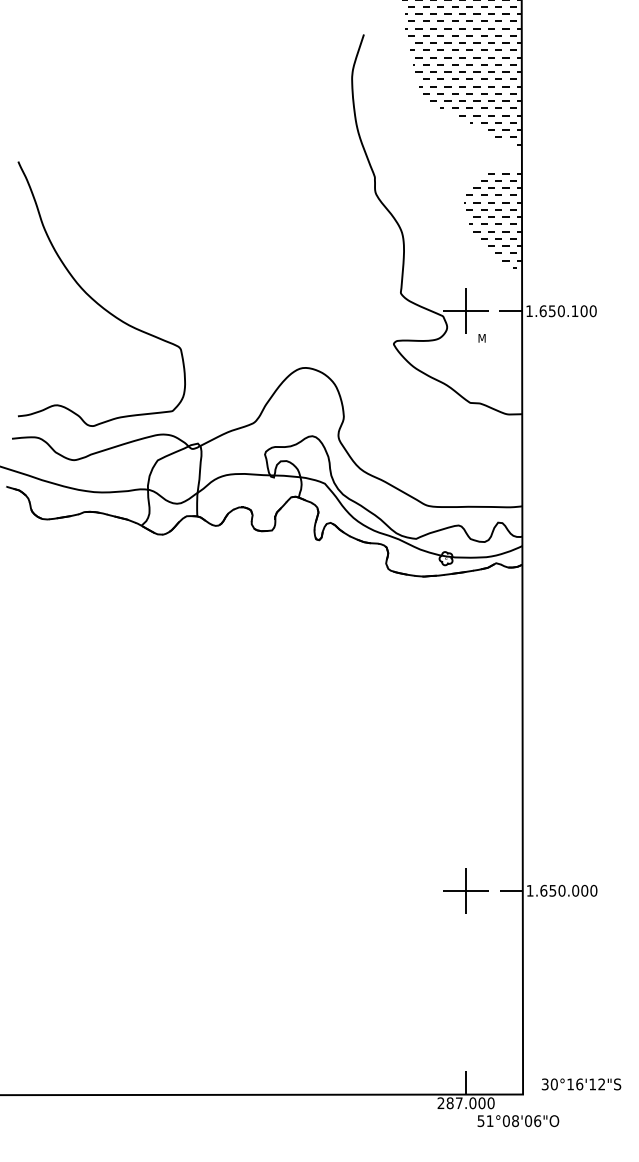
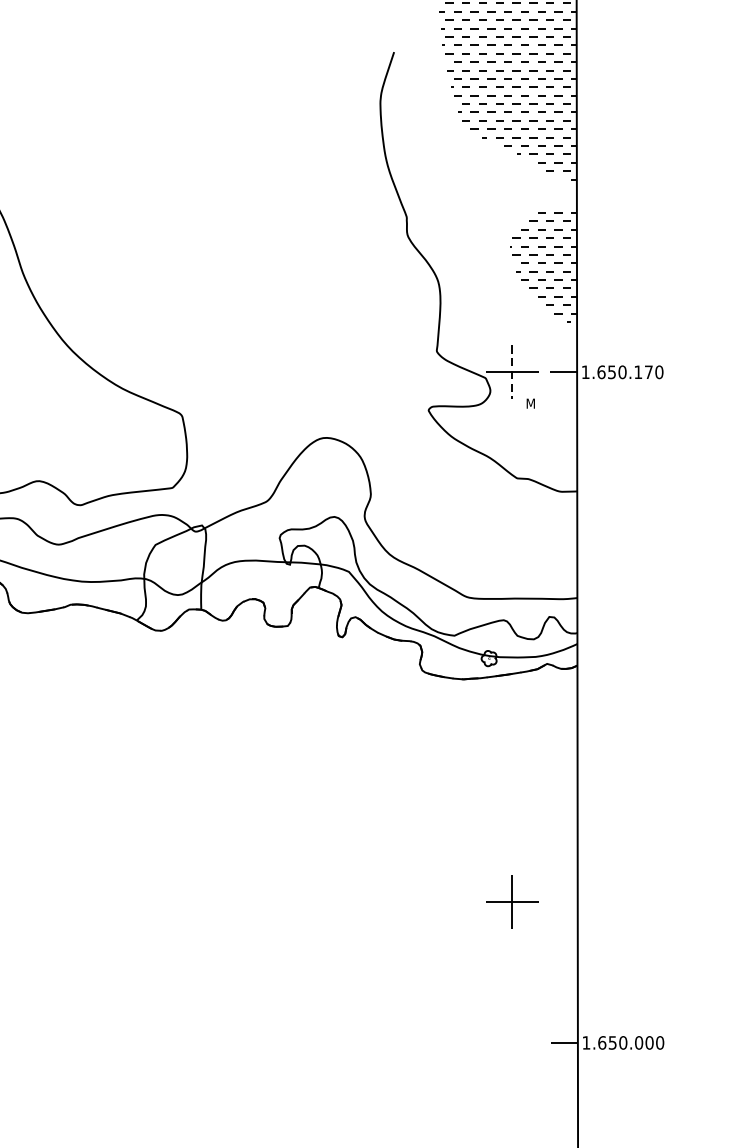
line: (466, 311) -> (512, 372), solid -> dashed
text: (583, 311) -> (648, 372), 1.650.100 -> 1.650.170
part: (465, 890) -> (511, 901), moved

